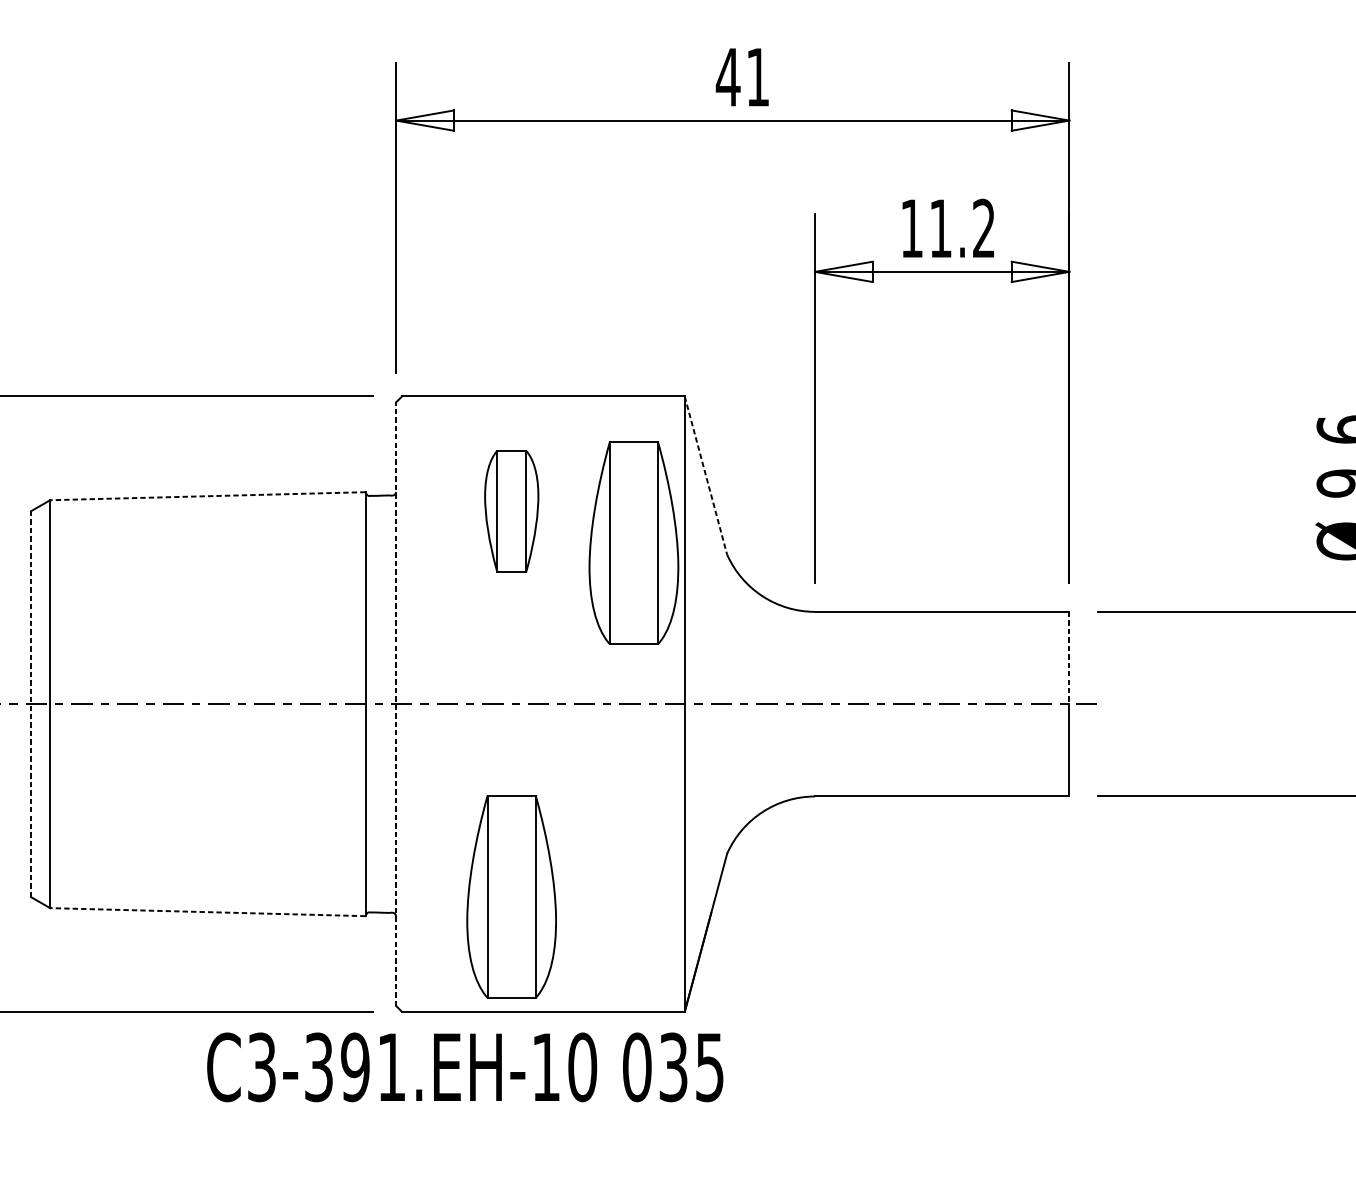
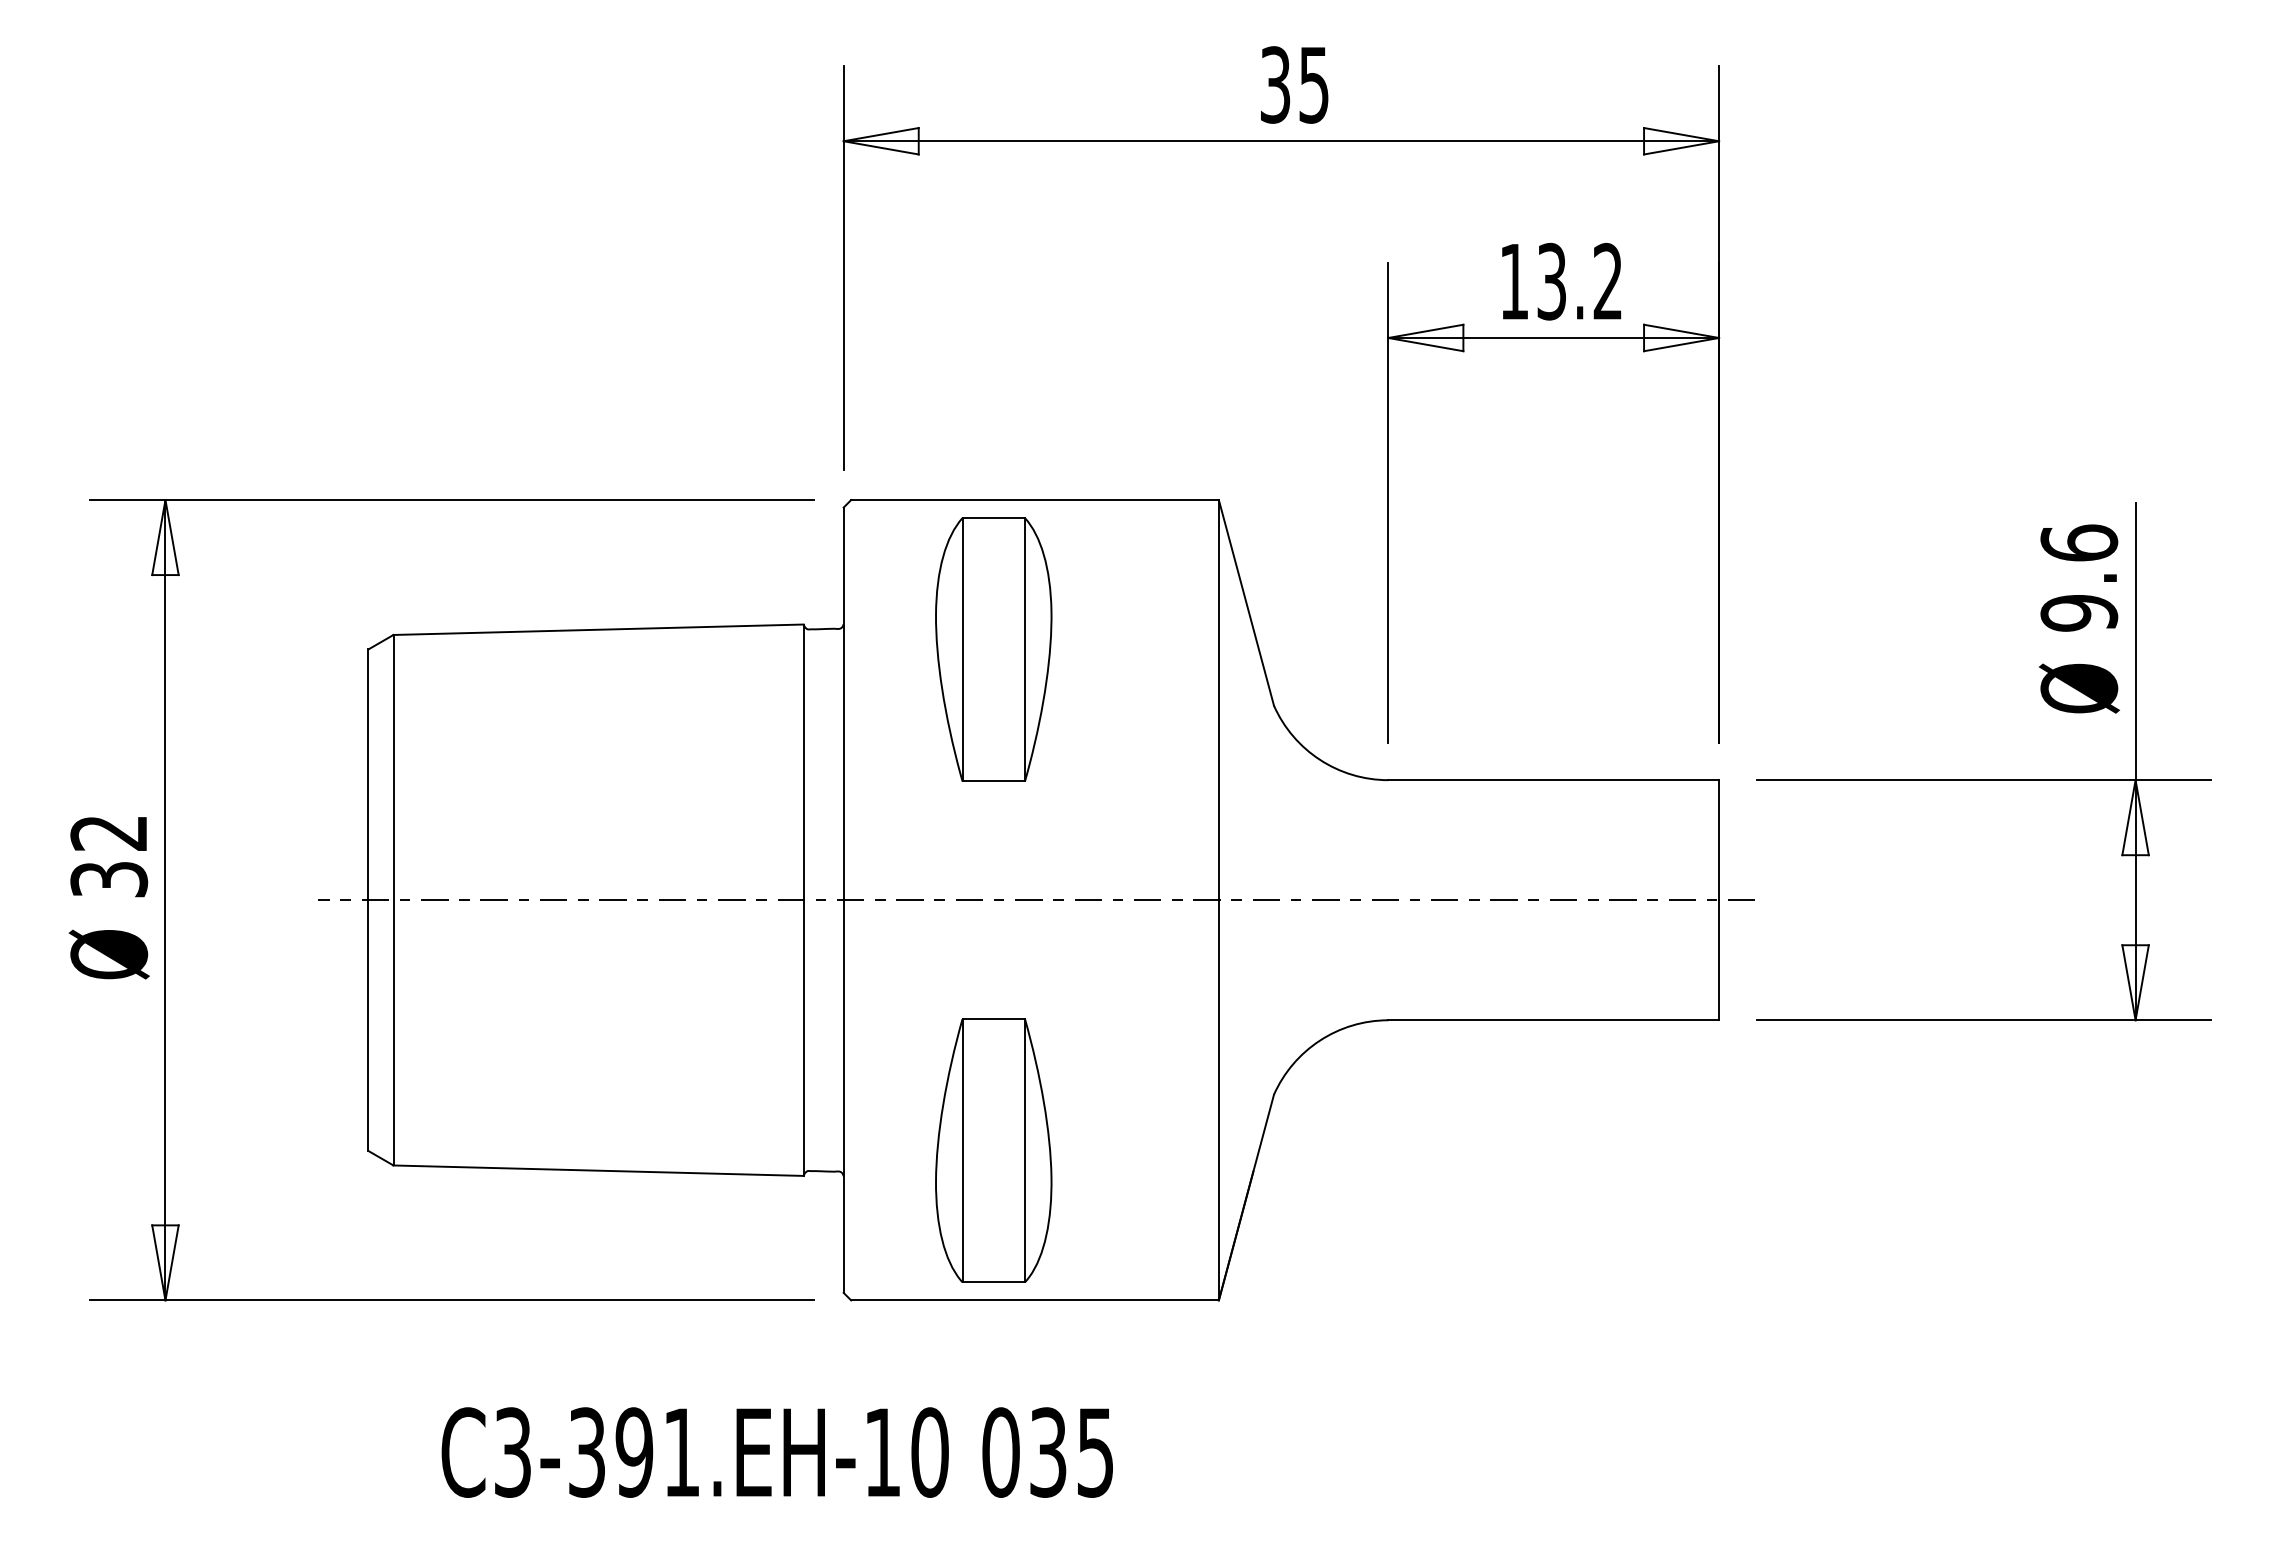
text: (742, 76) -> (1293, 84), 41 -> 35
text: (940, 228) -> (1551, 281), 11.2 -> 13.2
line: (706, 476) -> (1246, 603), dashed -> solid
line: (207, 496) -> (598, 629), dashed -> solid
part: (511, 511) -> (993, 649), size x1.67
part: (633, 542) -> (1152, 690), removed
line: (1069, 658) -> (1719, 840), dashed -> solid
line: (30, 704) -> (368, 900), dashed -> solid
line: (396, 704) -> (843, 900), dashed -> solid
line: (207, 912) -> (598, 1170), dashed -> solid
text: (464, 1067) -> (776, 1452), moved

